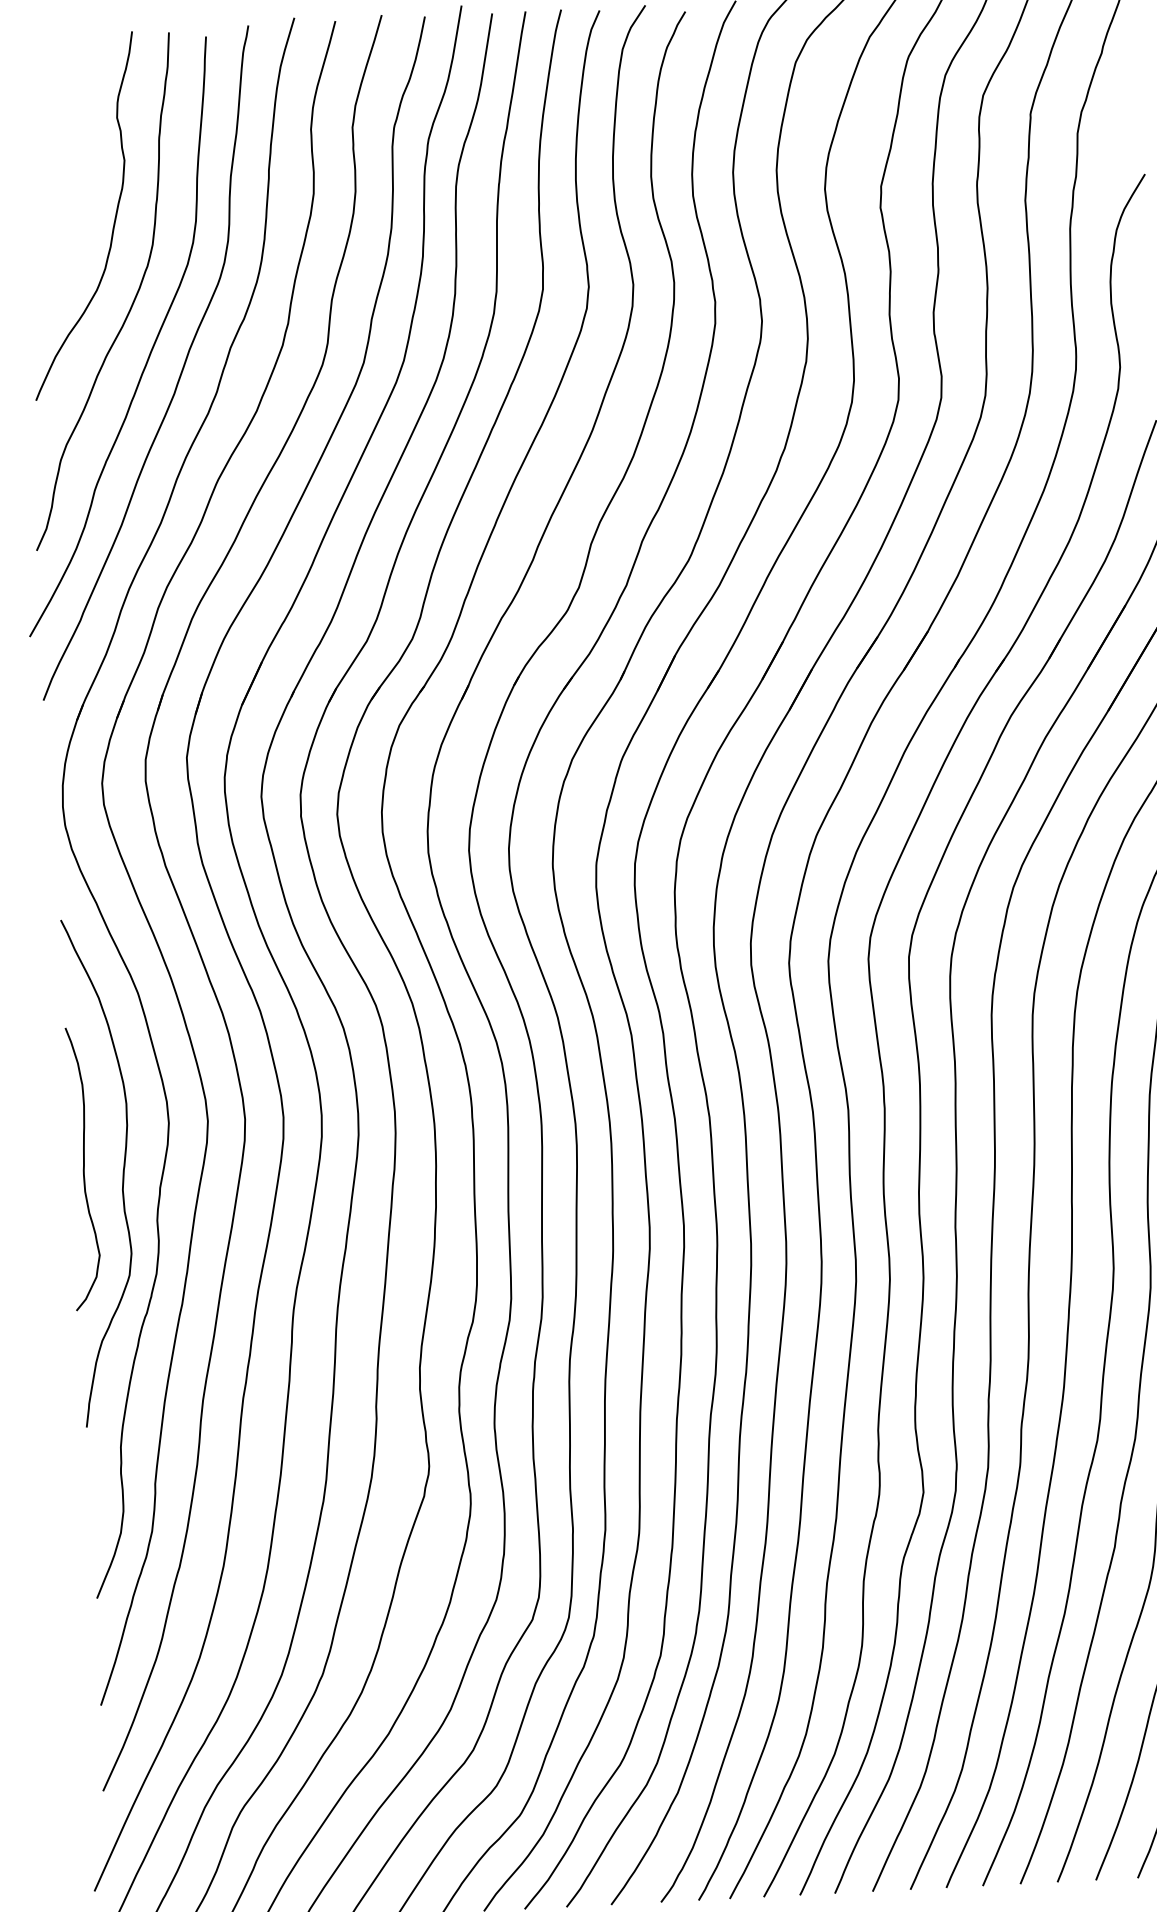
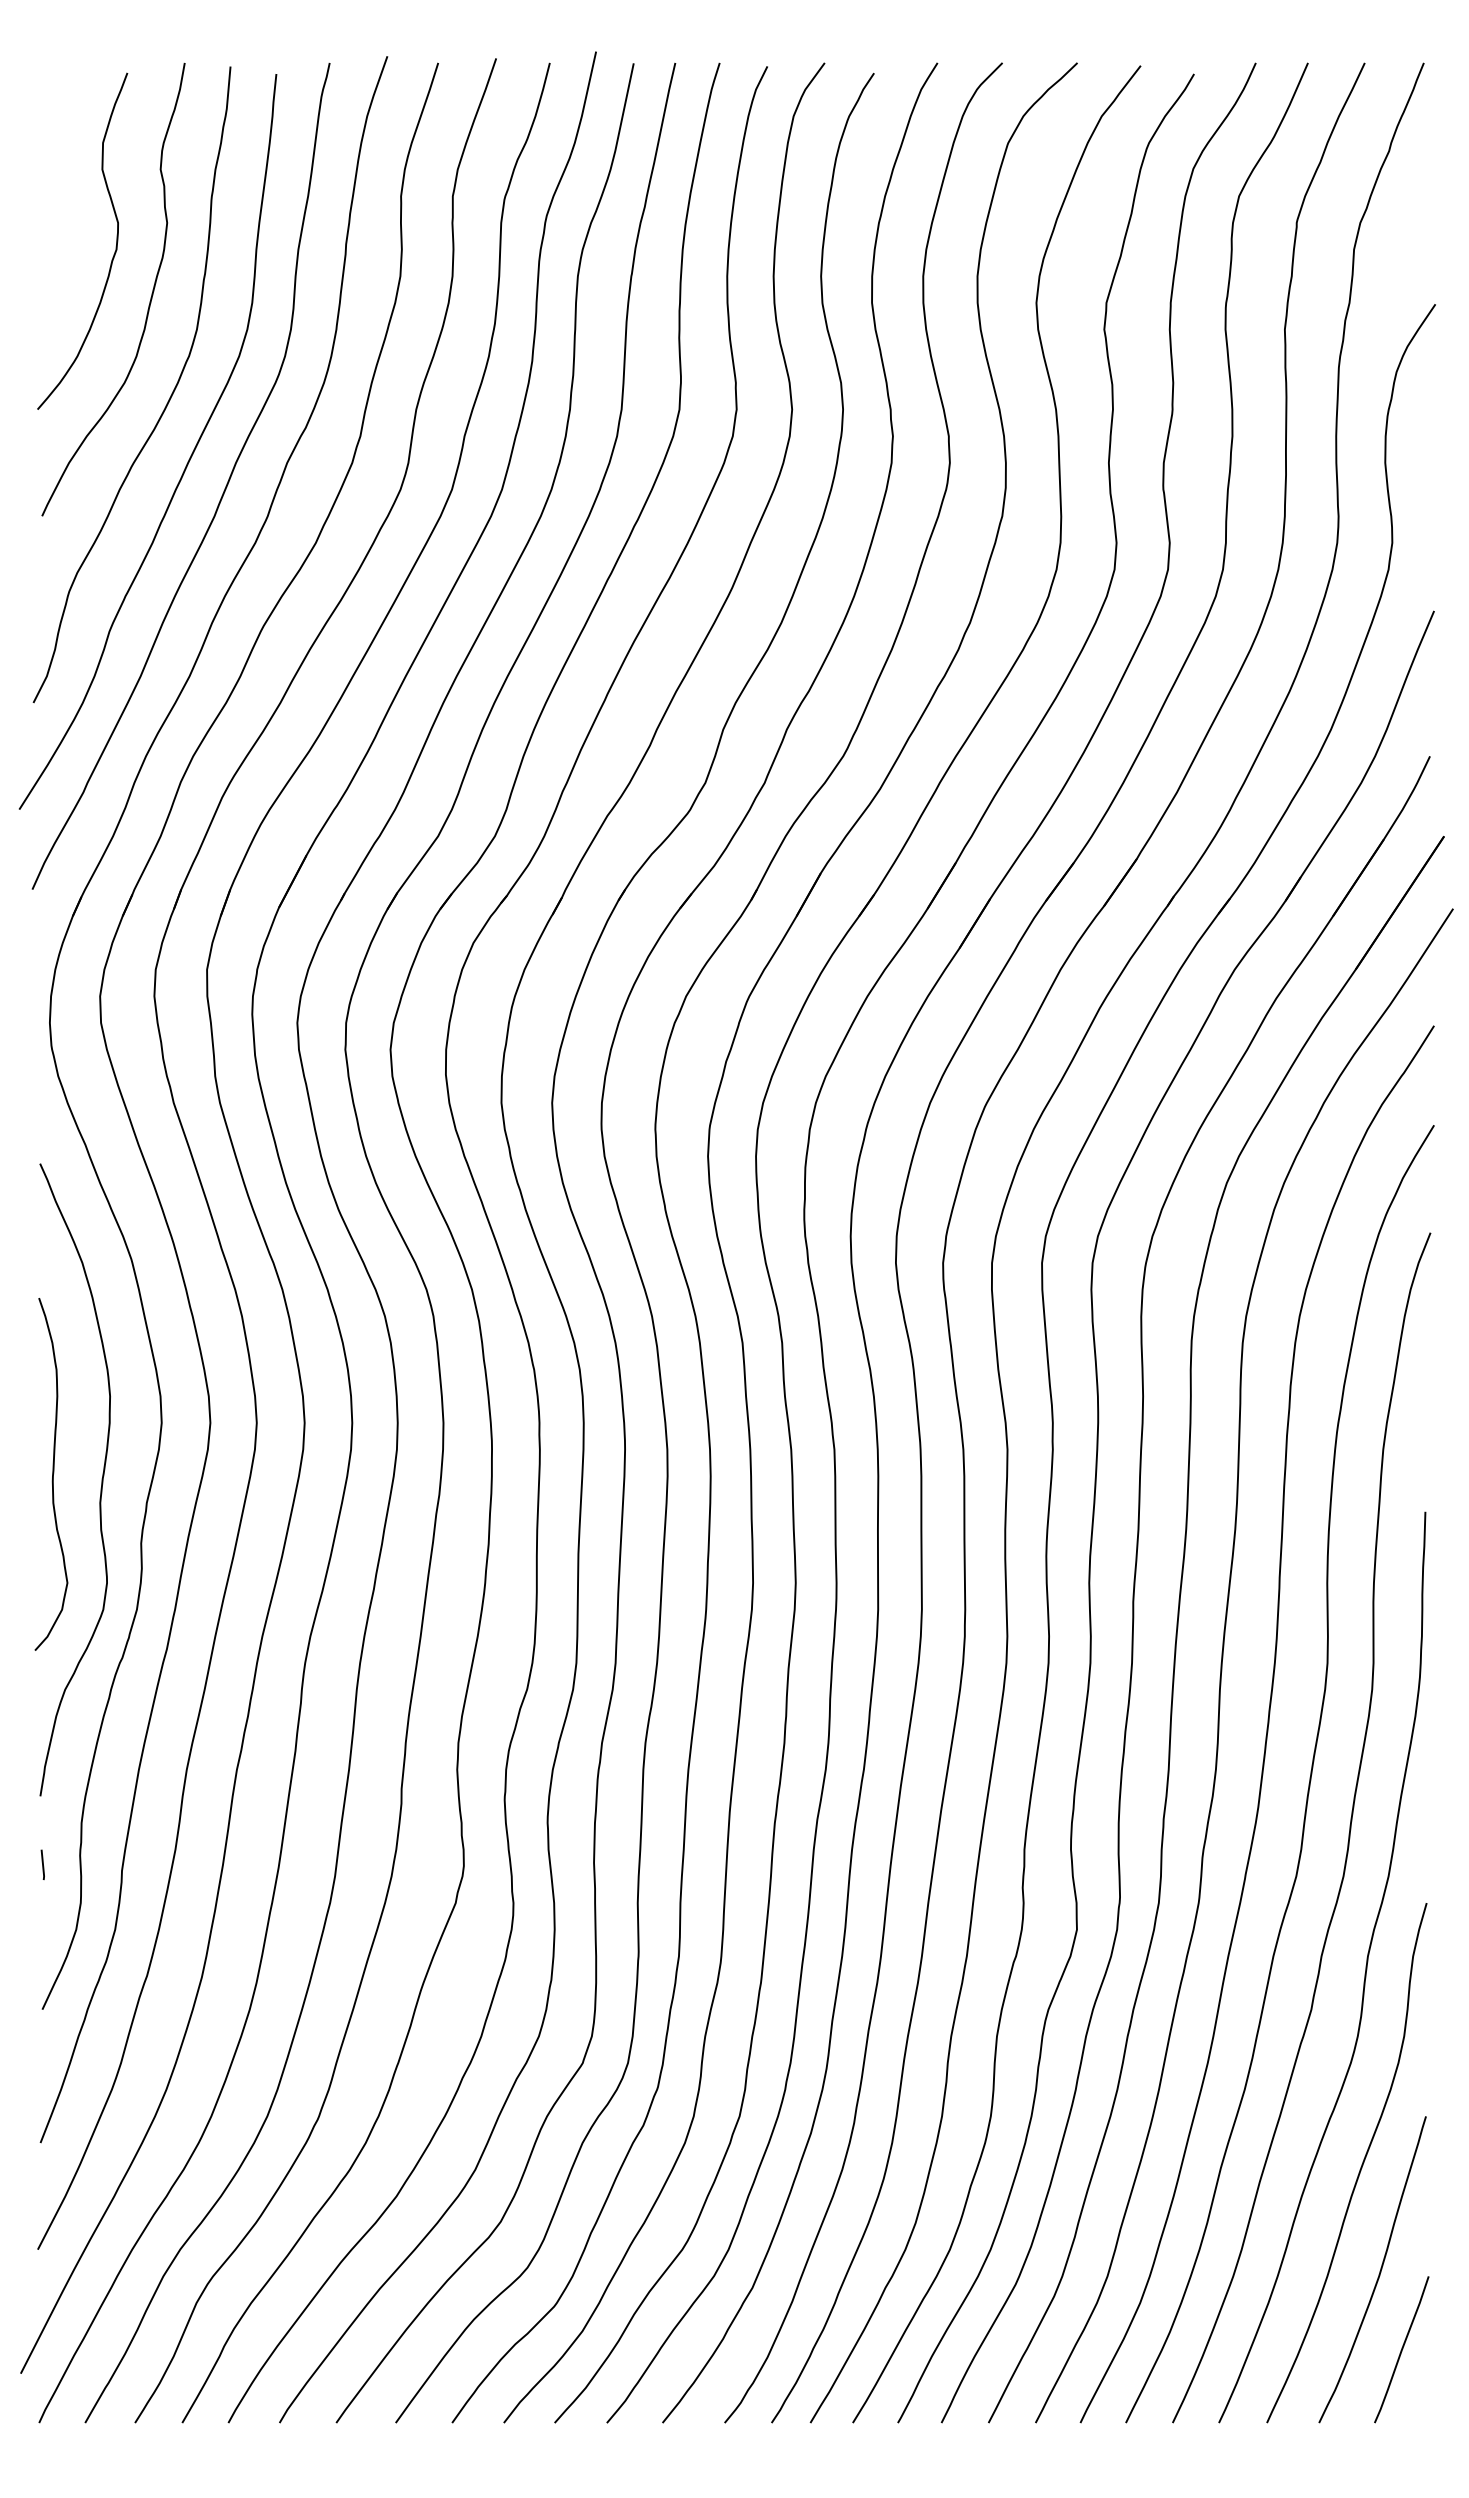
curve: (84, 181) -> (115, 246), added
line: (91, 1482) -> (42, 1864), added

